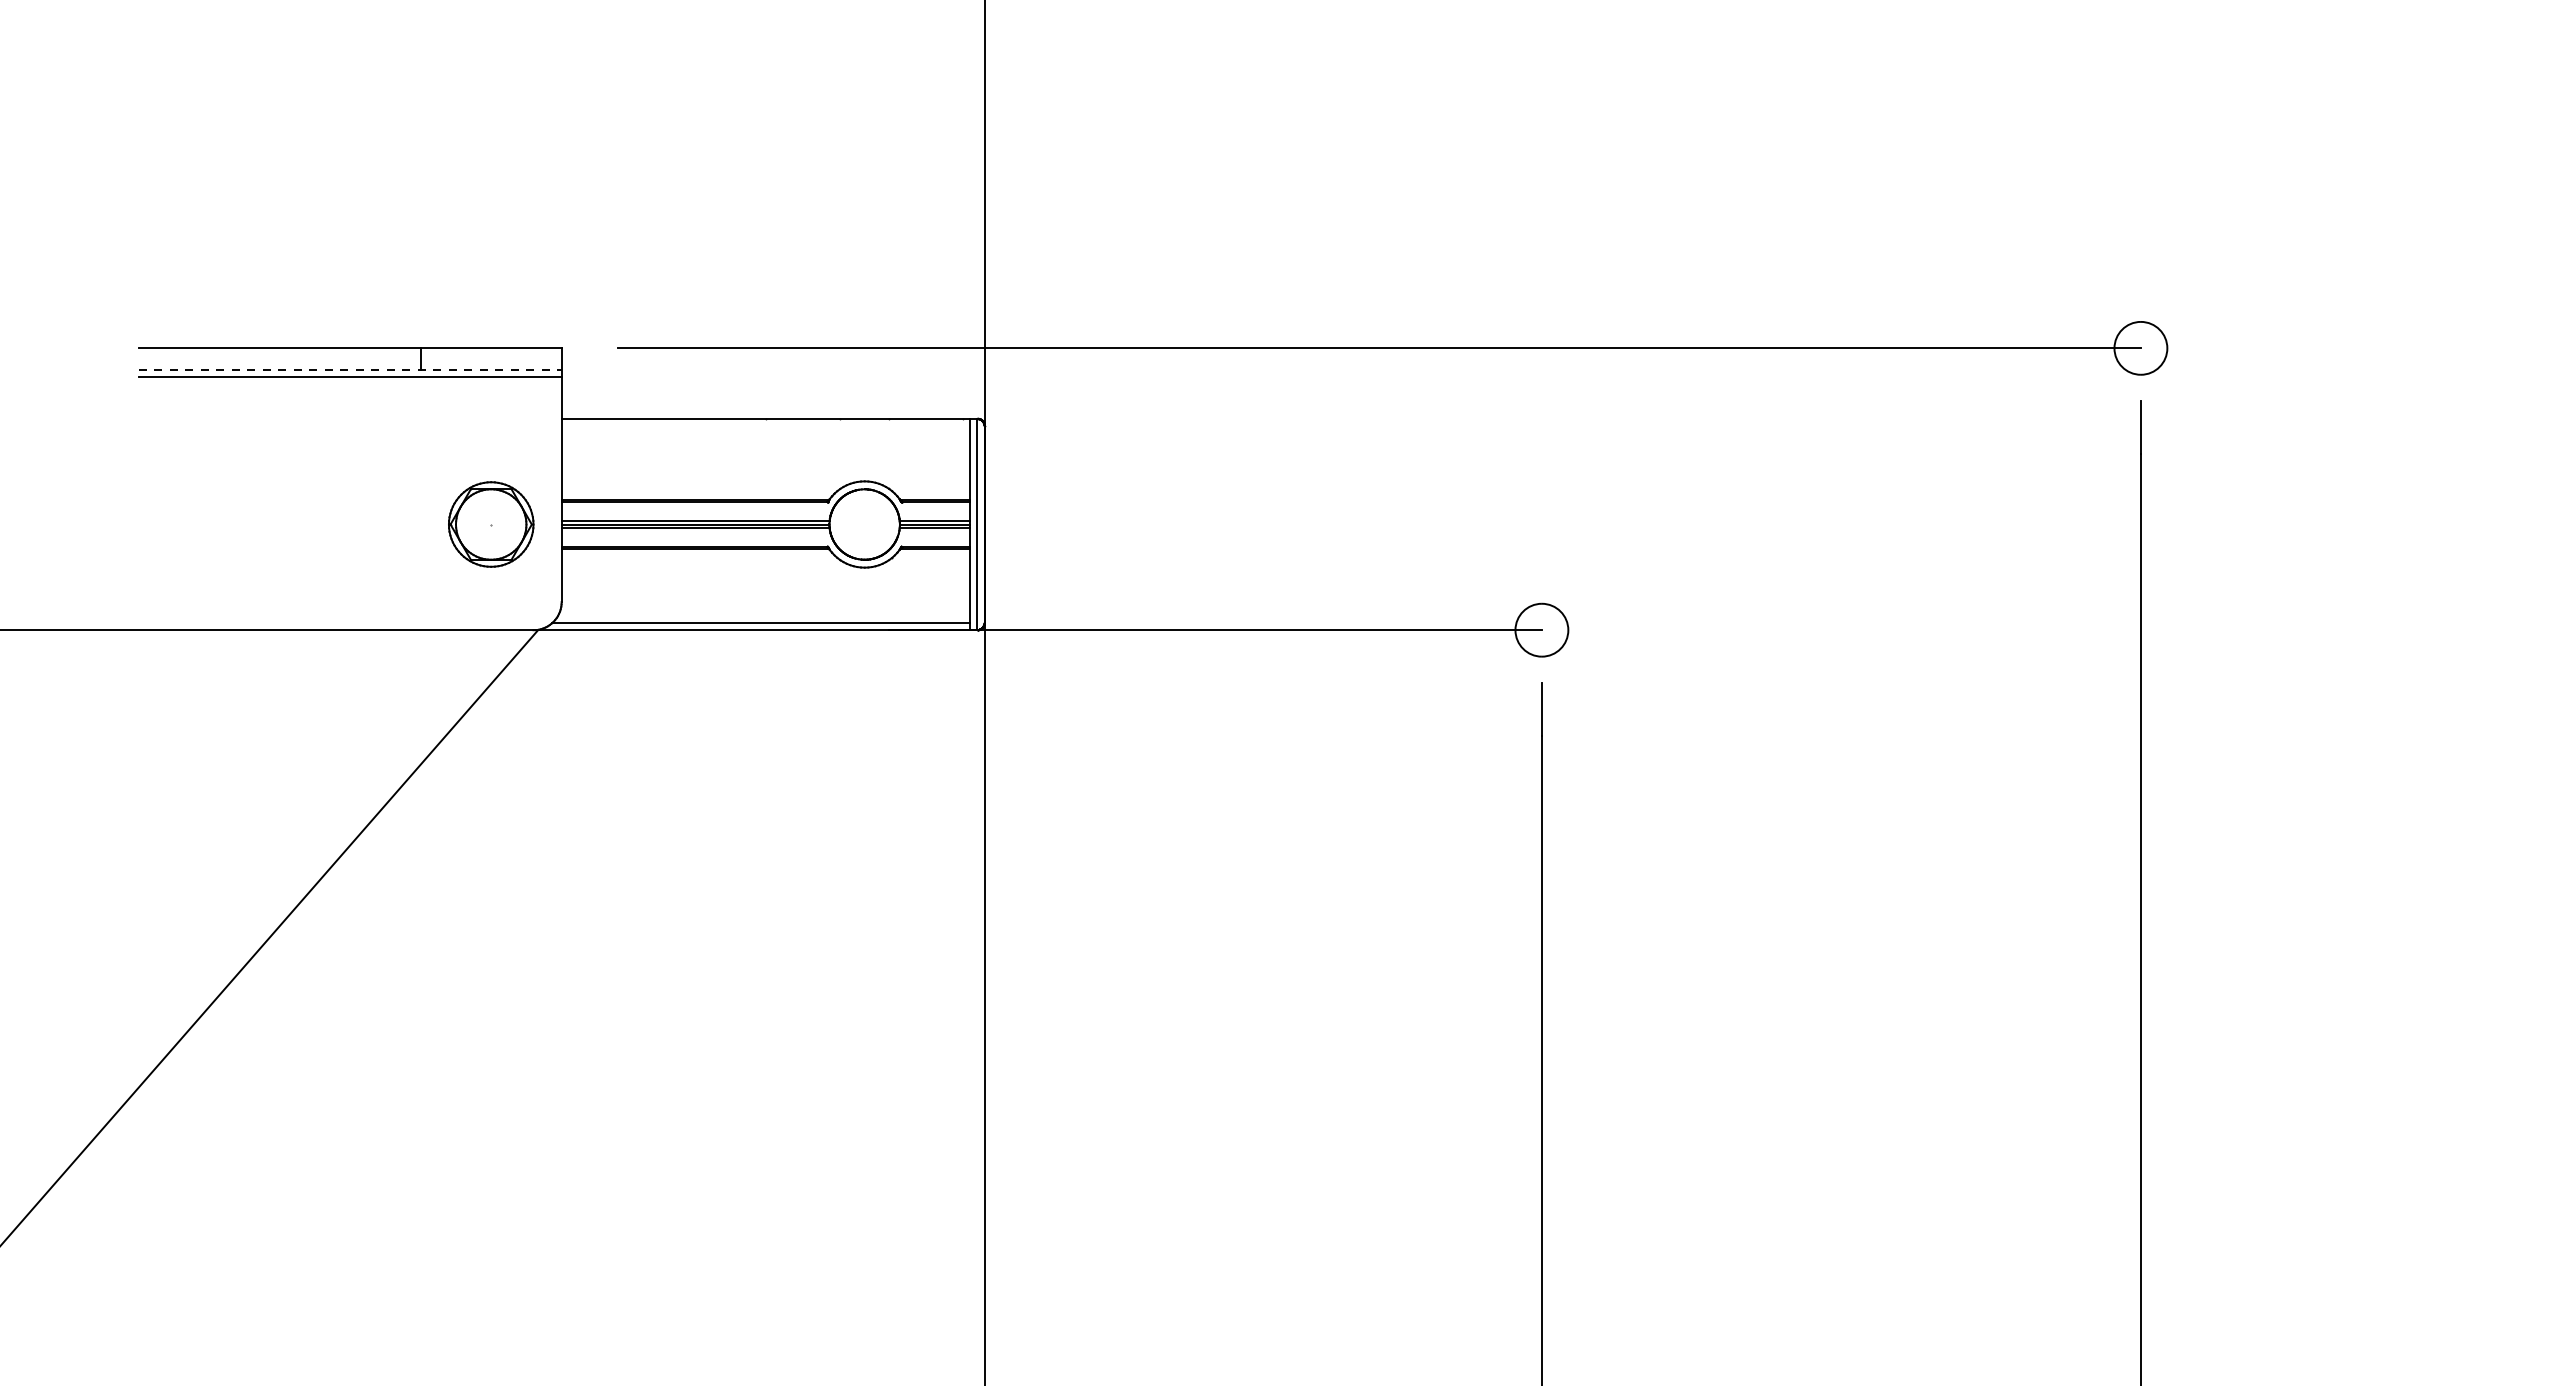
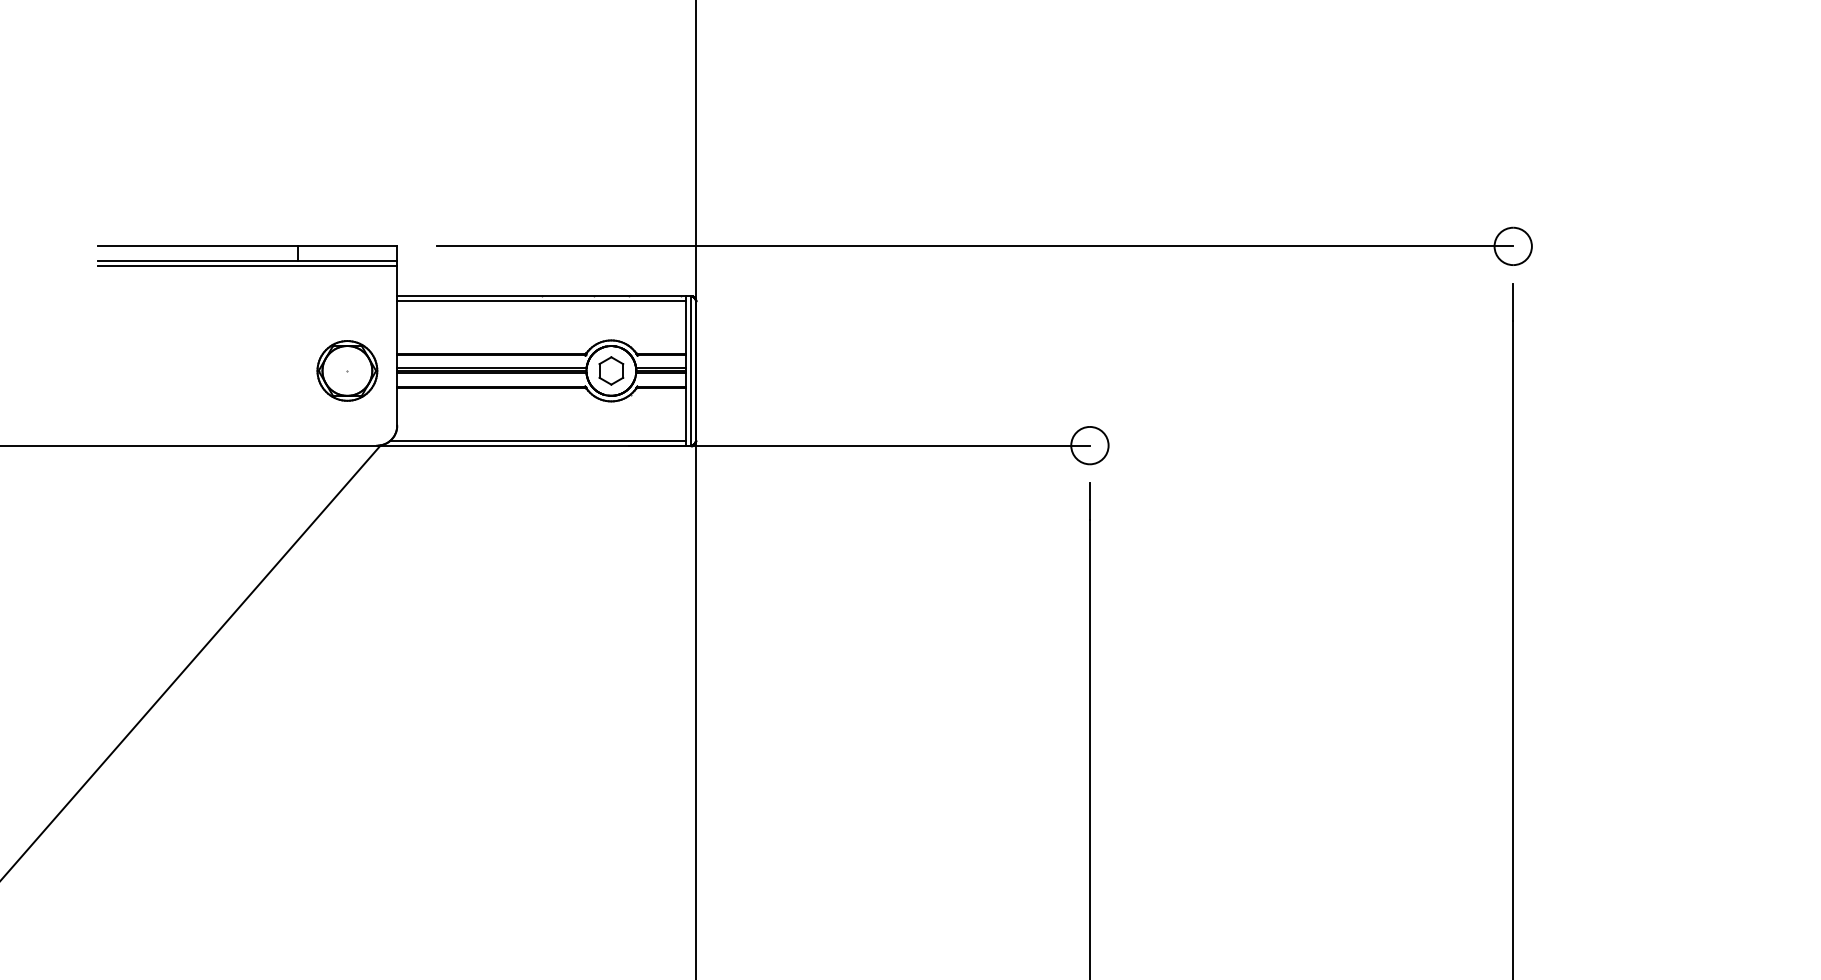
line: (350, 369) -> (247, 261), dashed -> solid
line: (765, 425) -> (541, 300), added
part: (864, 524) -> (611, 370), added

